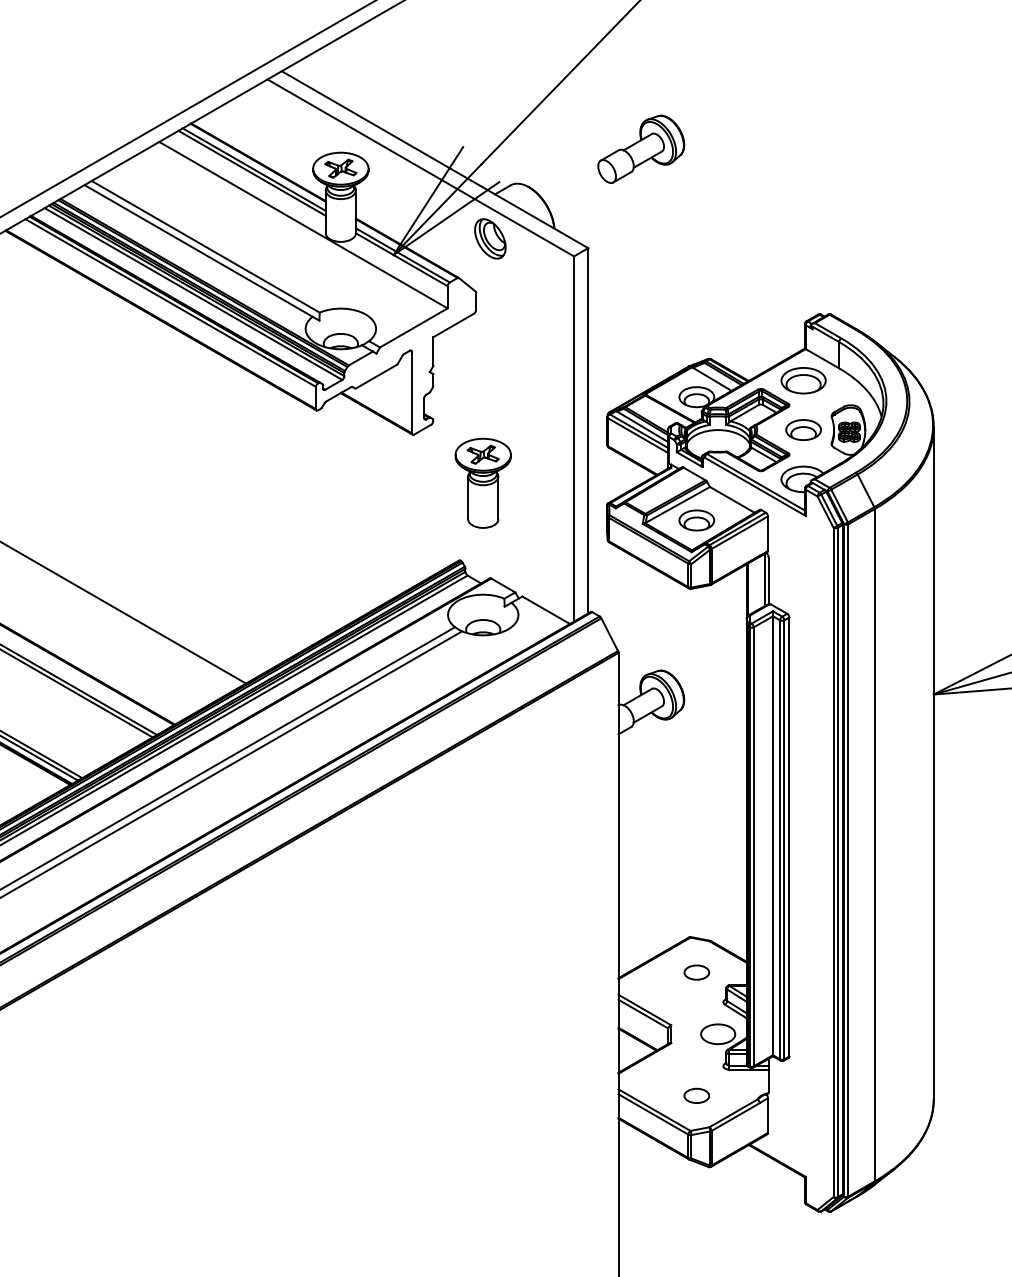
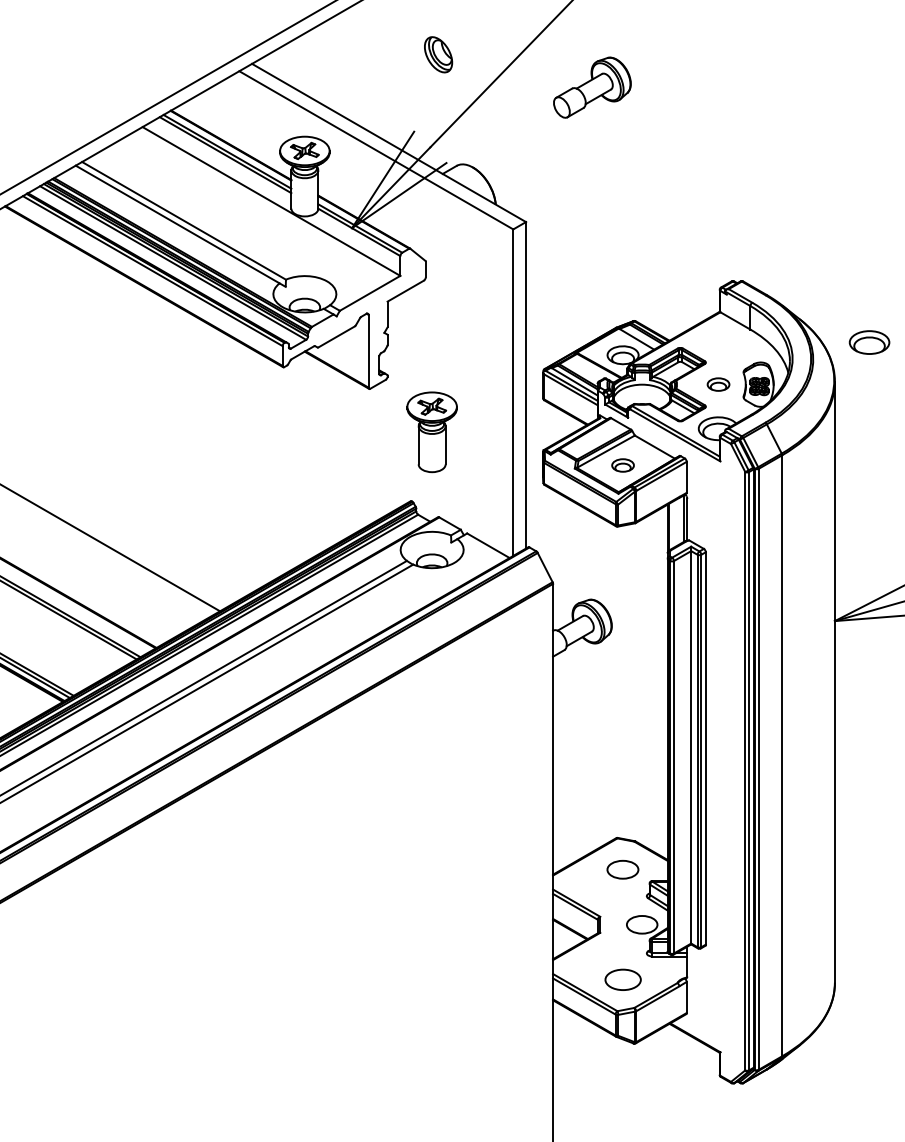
part: (641, 149) -> (592, 87), moved
part: (490, 238) -> (438, 54), moved
part: (803, 380) -> (869, 342), moved
part: (803, 429) -> (718, 384), size x0.7
part: (696, 520) -> (622, 465), size x0.7
part: (697, 972) -> (623, 869), size x1.4
part: (696, 1095) -> (622, 979), size x1.6

